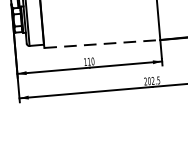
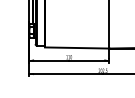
line: (102, 44) -> (77, 48), dashed -> solid

